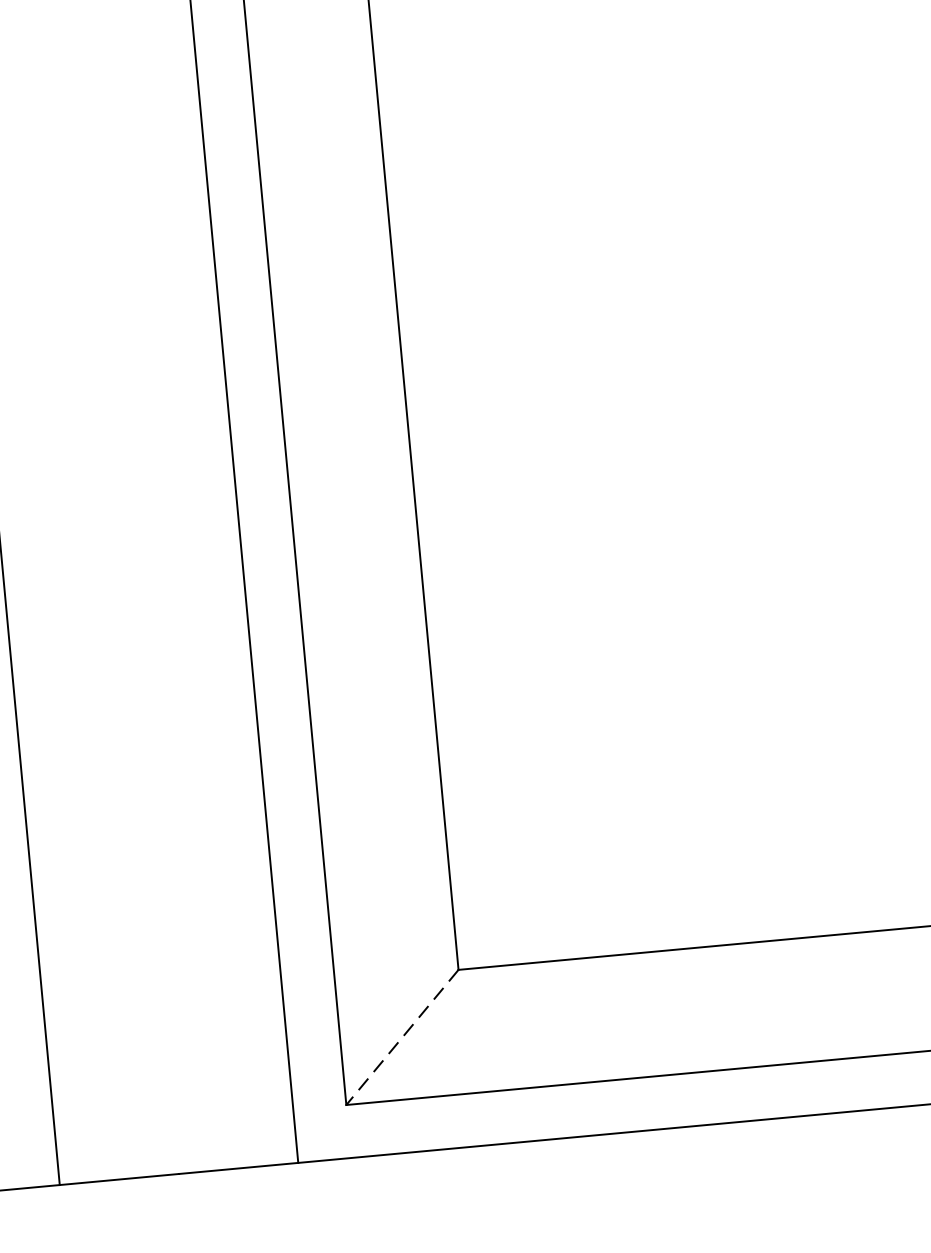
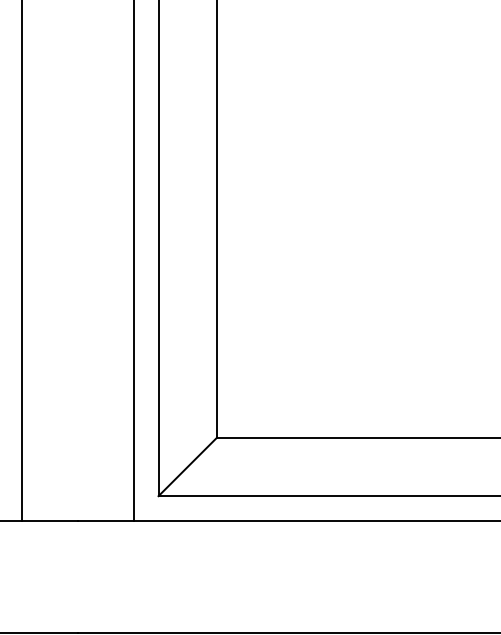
line: (402, 1038) -> (187, 467), dashed -> solid

